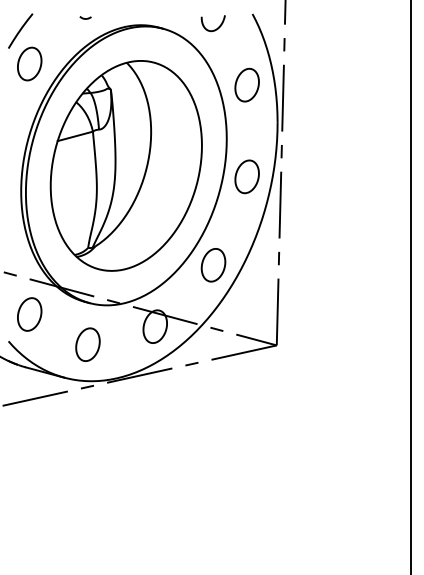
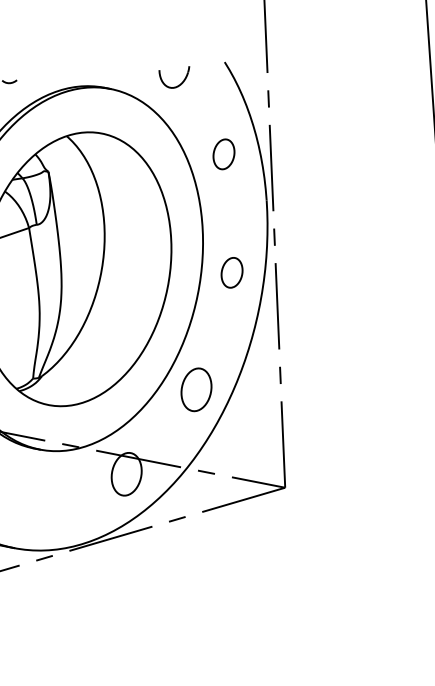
part: (246, 84) -> (223, 153), size x0.7
part: (246, 176) -> (231, 272), size x0.7
part: (87, 344) -> (40, 503), removed

